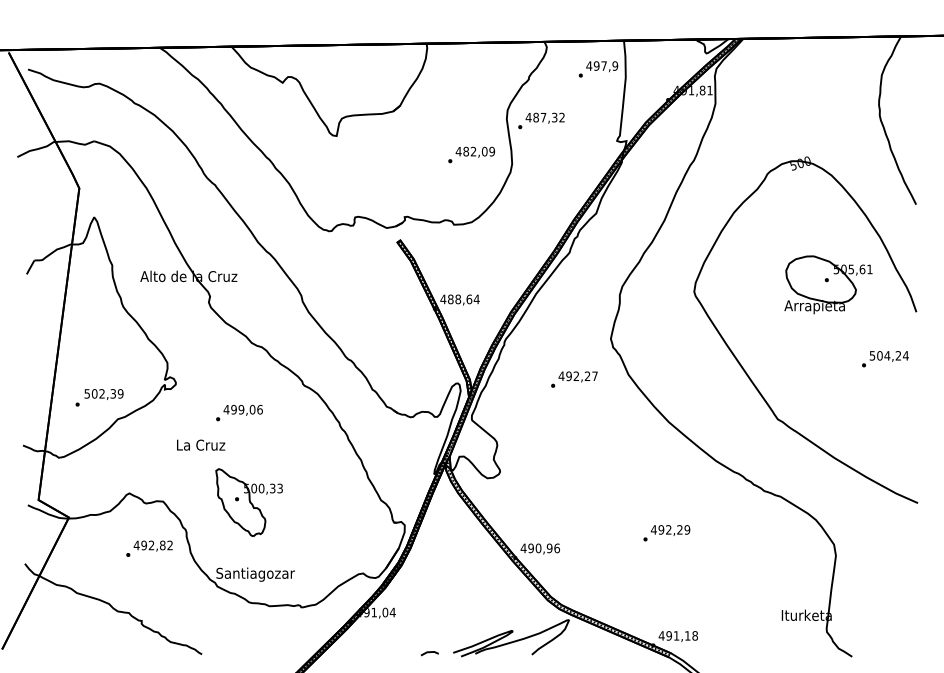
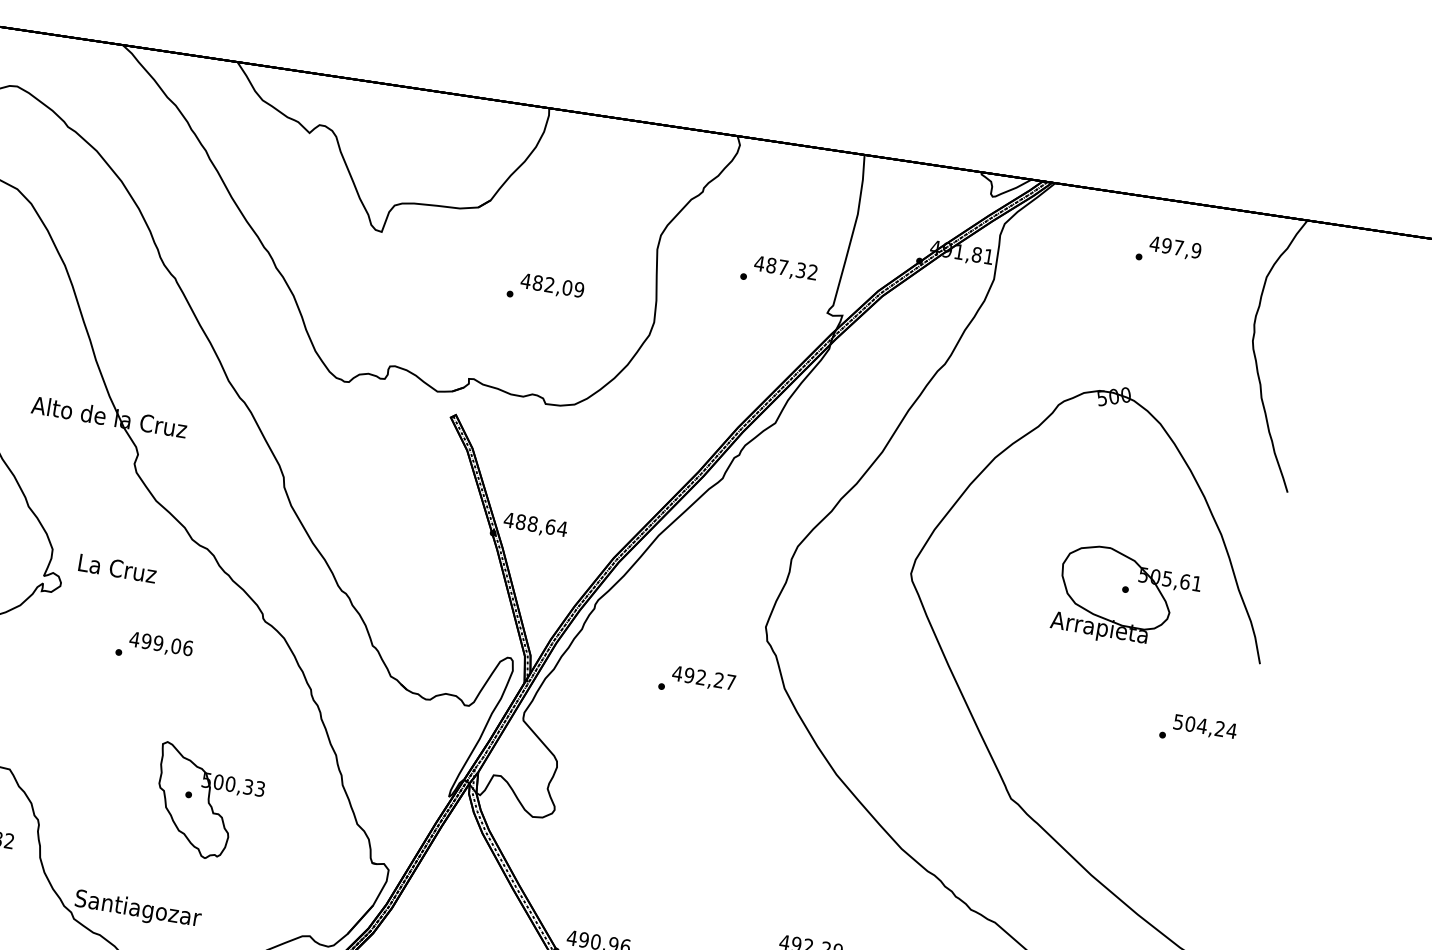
text: (598, 69) -> (1168, 251), moved
text: (541, 120) -> (779, 271), moved
text: (471, 154) -> (545, 288), moved
text: (201, 444) -> (118, 567), moved
part: (248, 502) -> (206, 803), moved

